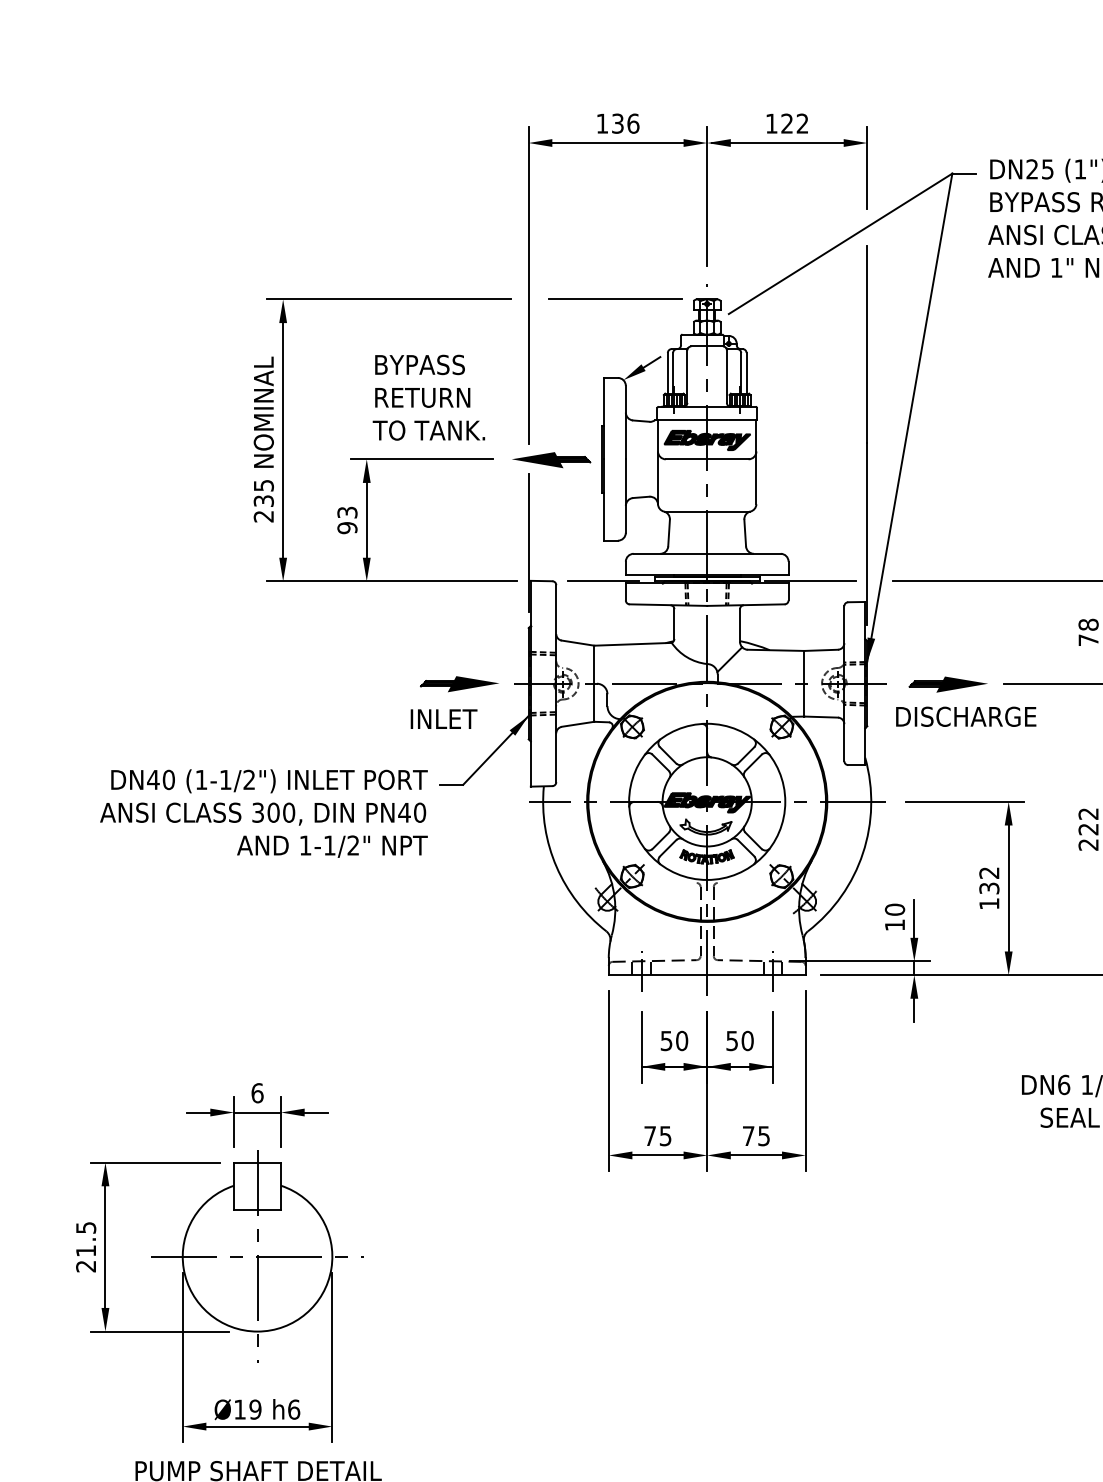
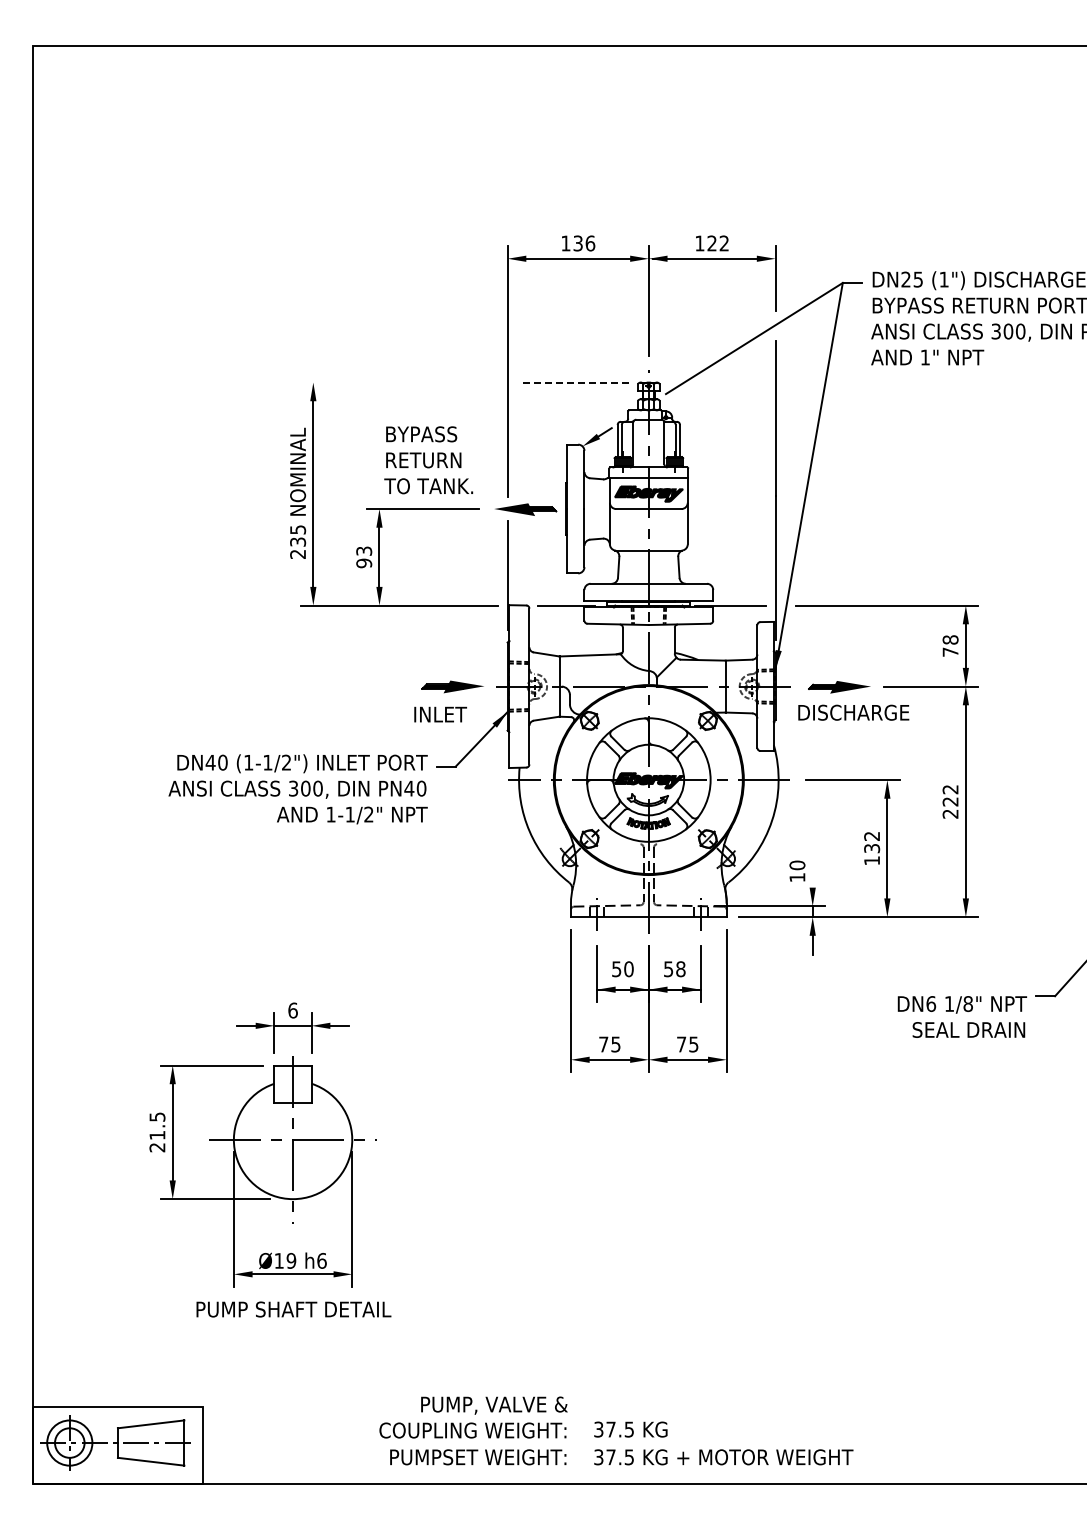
line: (388, 299) -> (396, 382), removed
line: (615, 299) -> (576, 382), solid -> dashed
line: (914, 918) -> (812, 872), removed
text: (747, 1040) -> (680, 968), 50 -> 58

